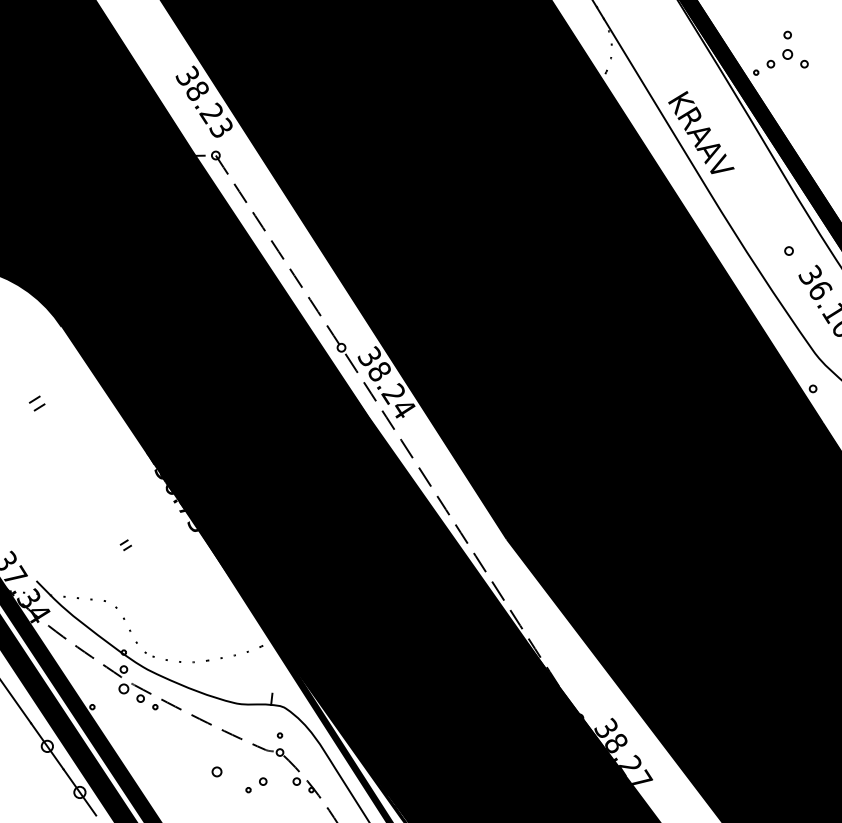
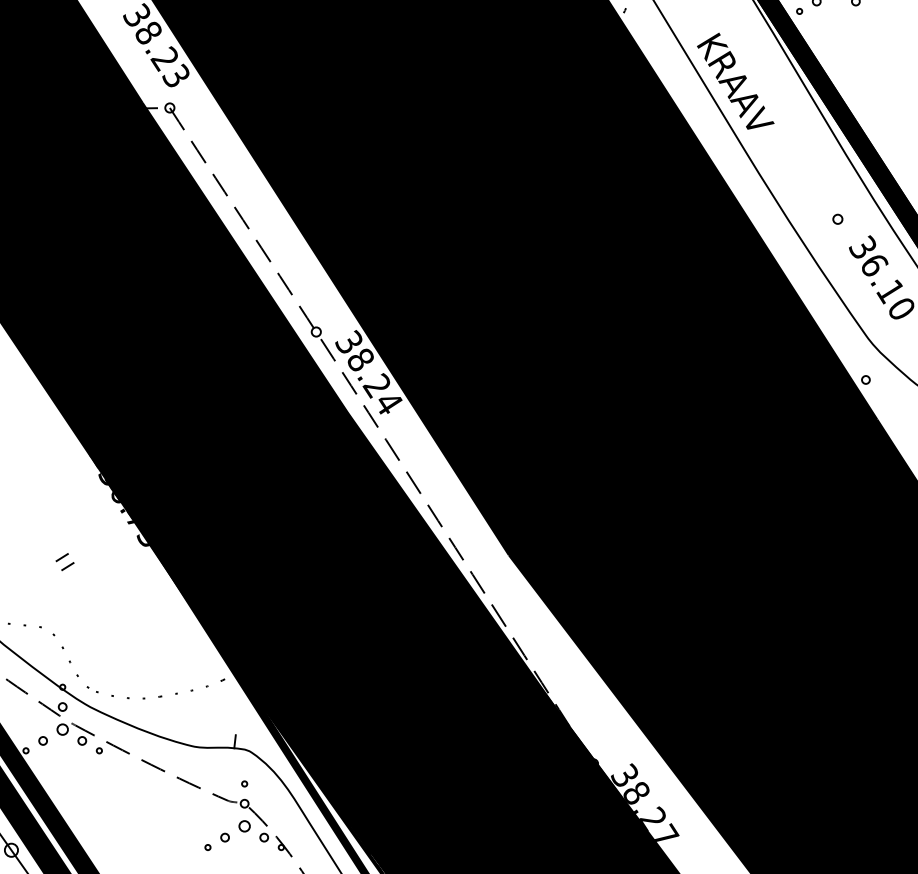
part: (125, 545) -> (64, 562), size x1.43
circle: (106, 698) -> (42, 740), added
circle: (216, 771) -> (244, 825), moved

